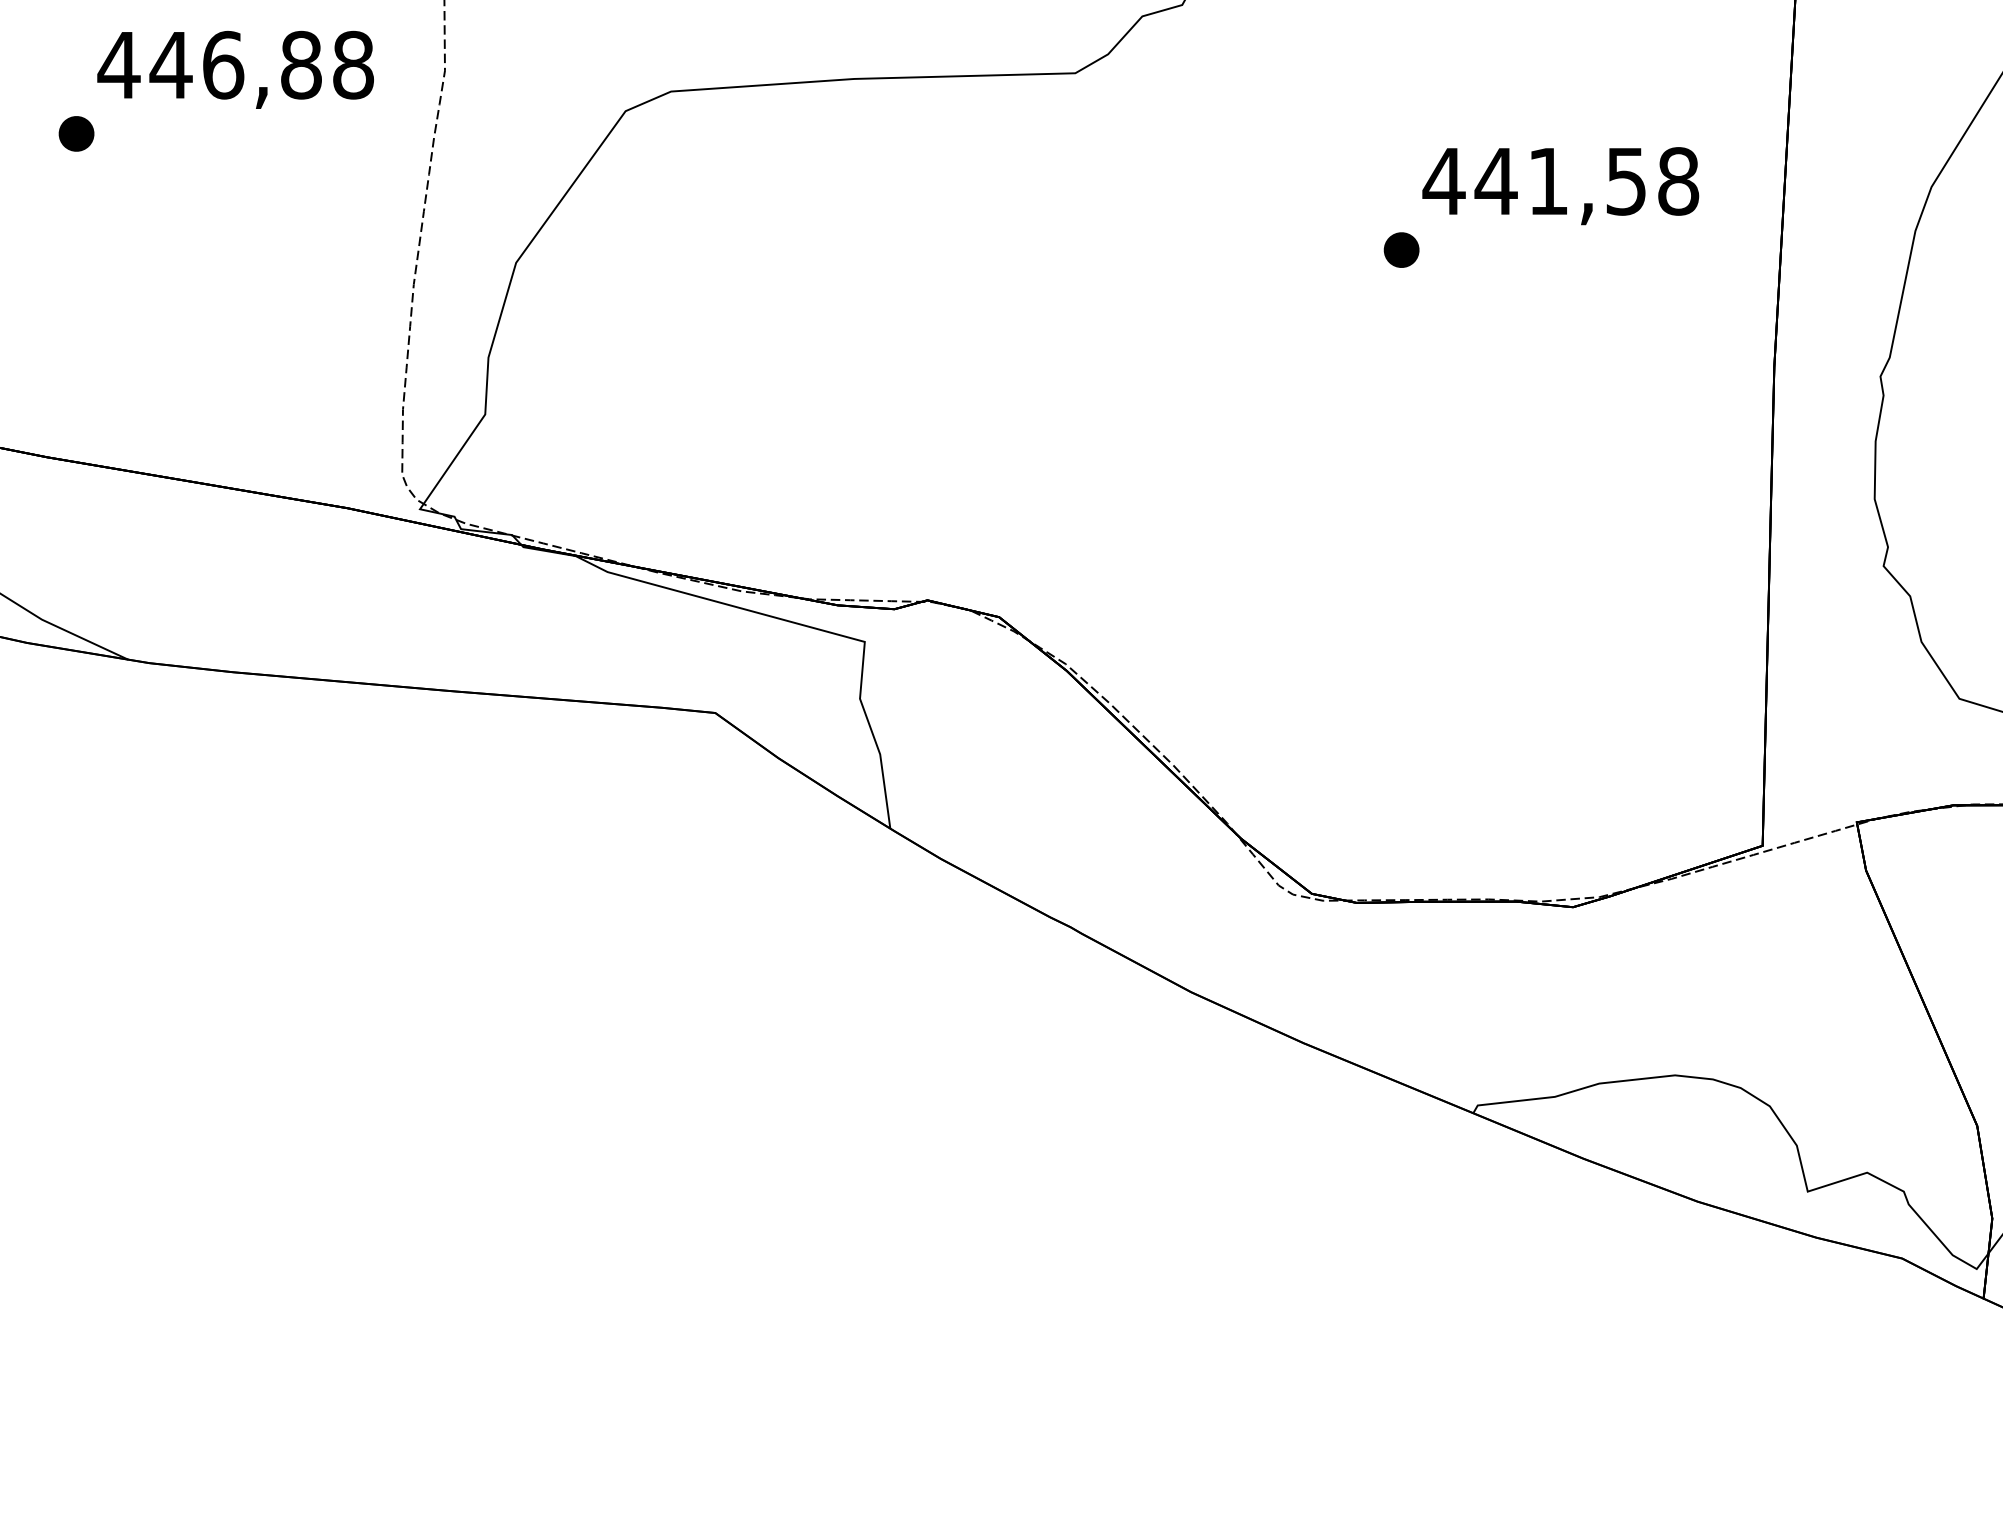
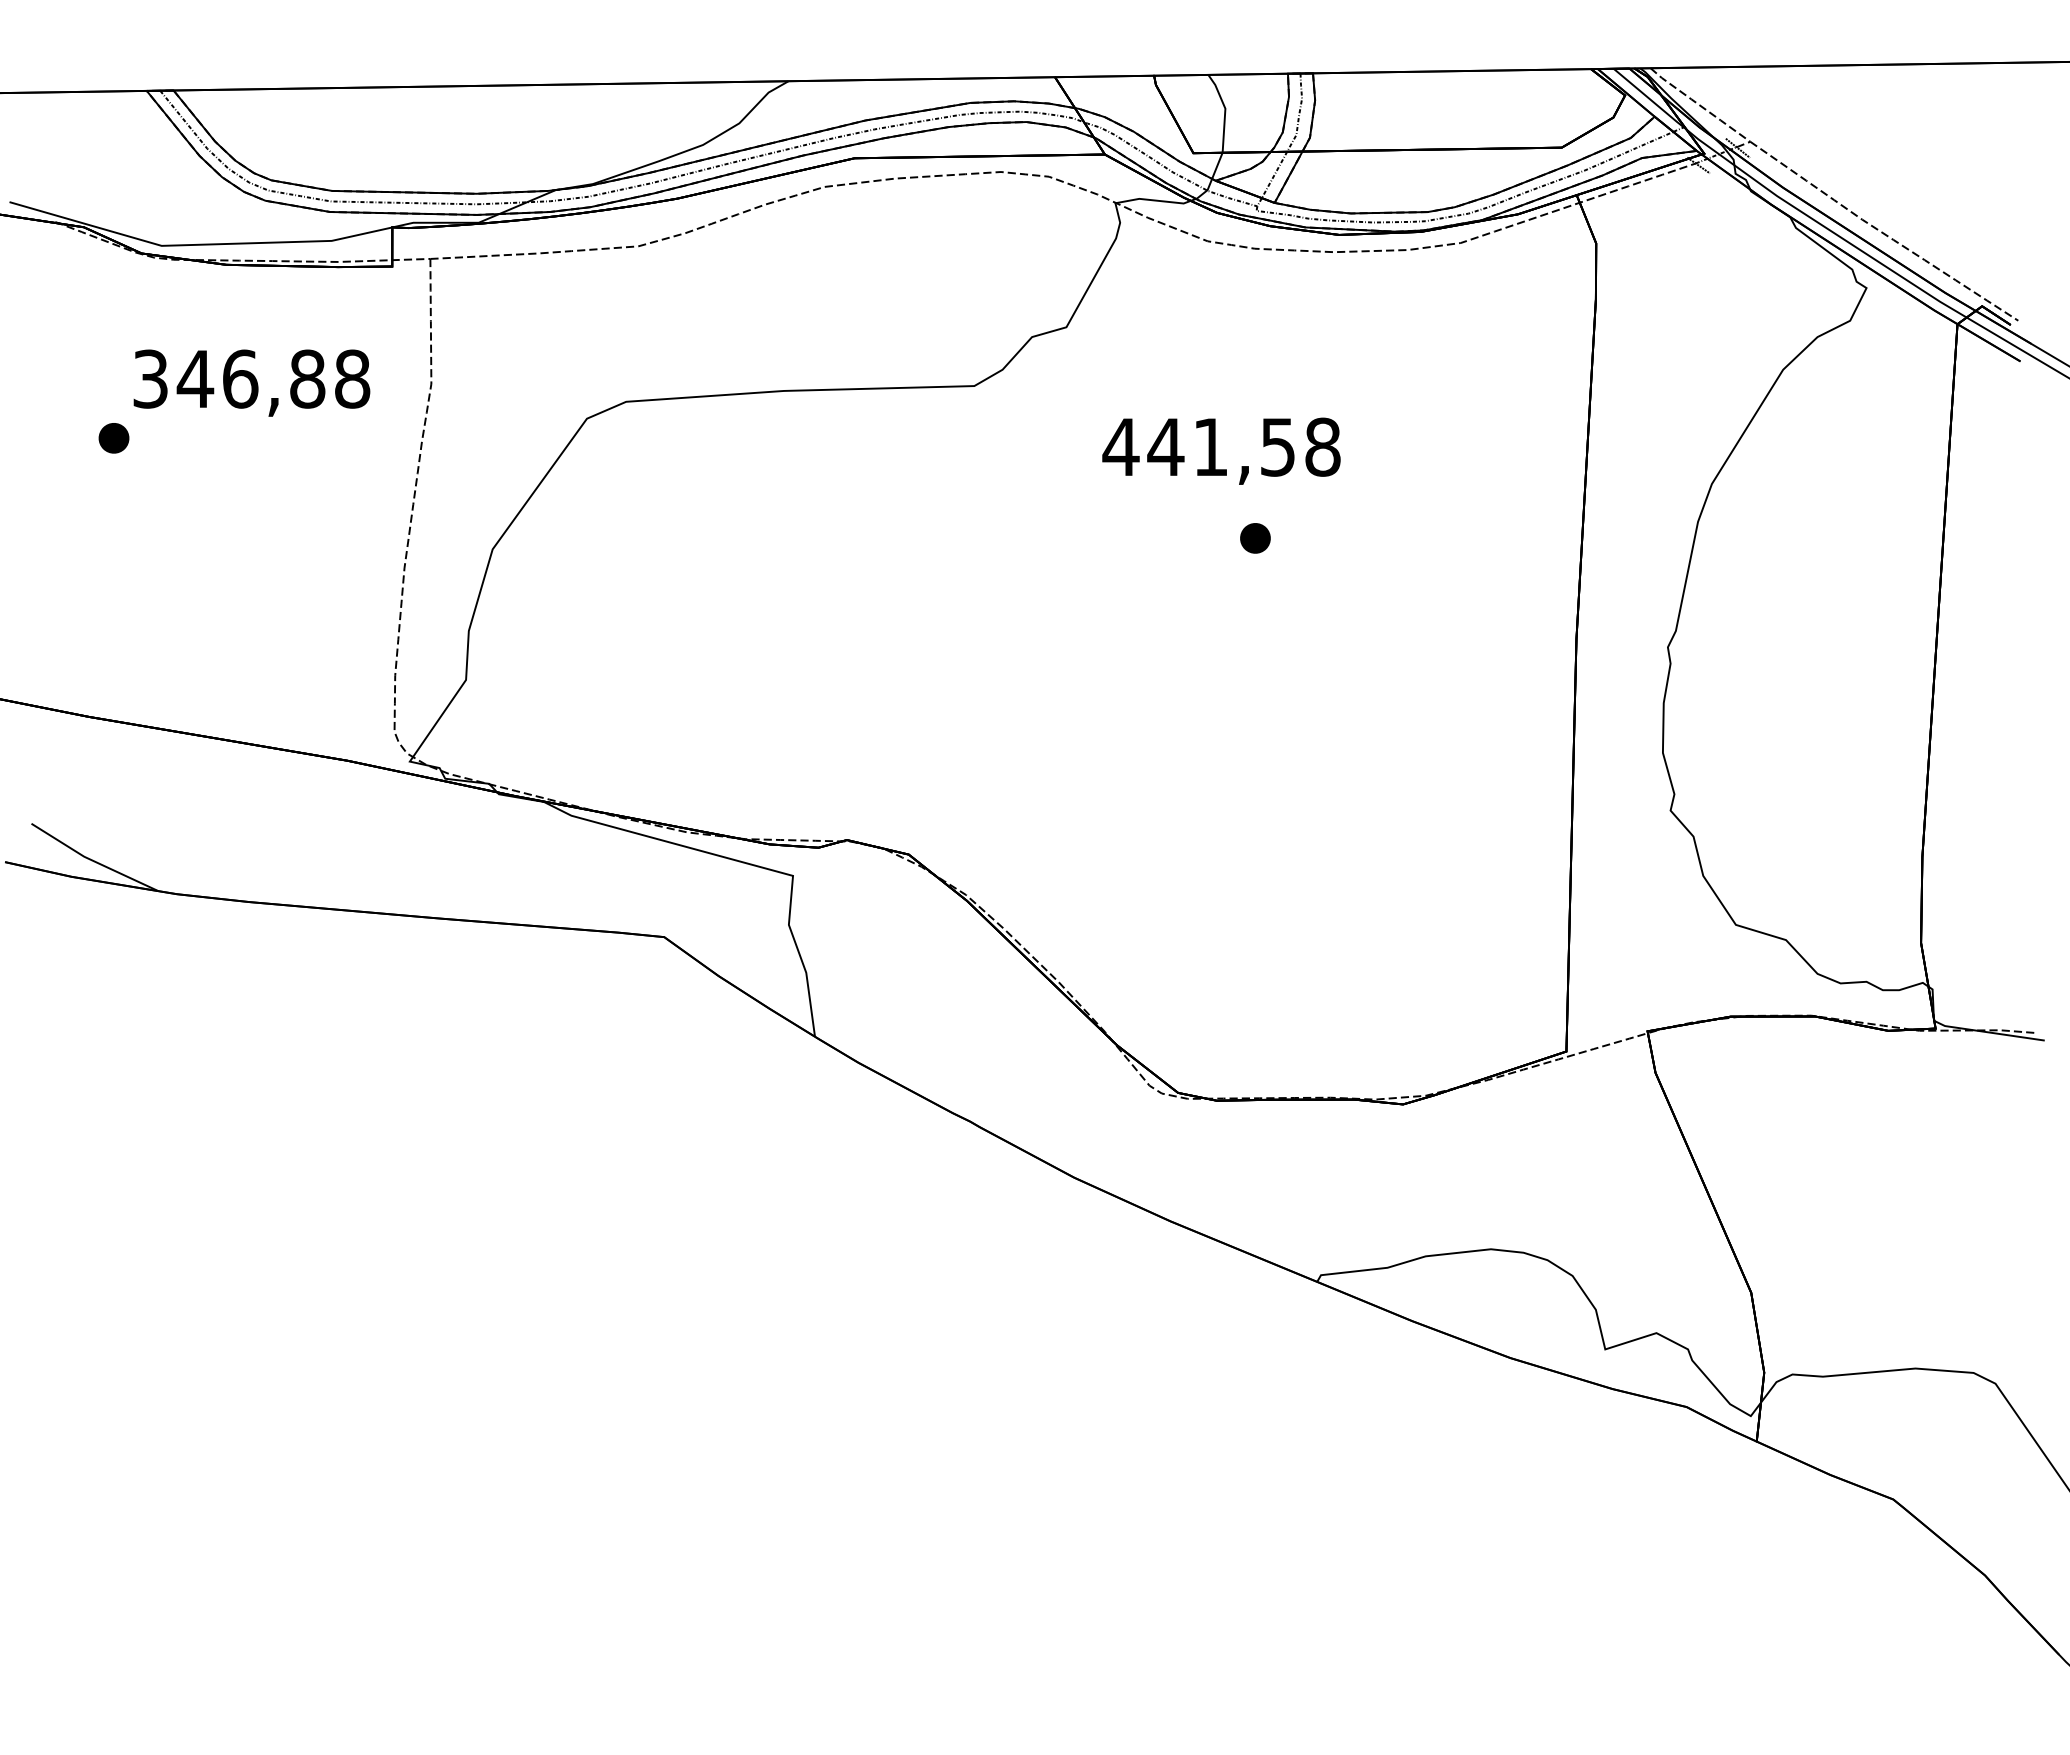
text: (118, 64) -> (150, 378), 446,88 -> 346,88
text: (1560, 185) -> (1221, 450), moved

